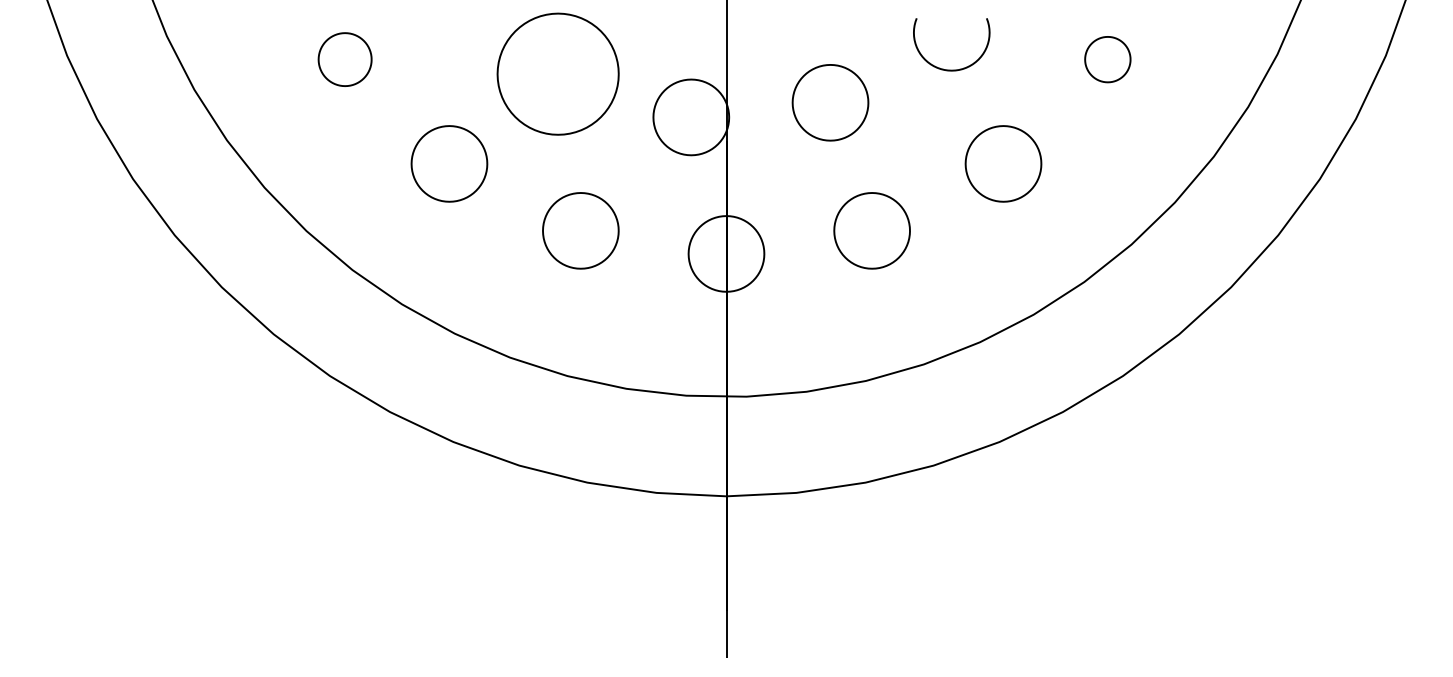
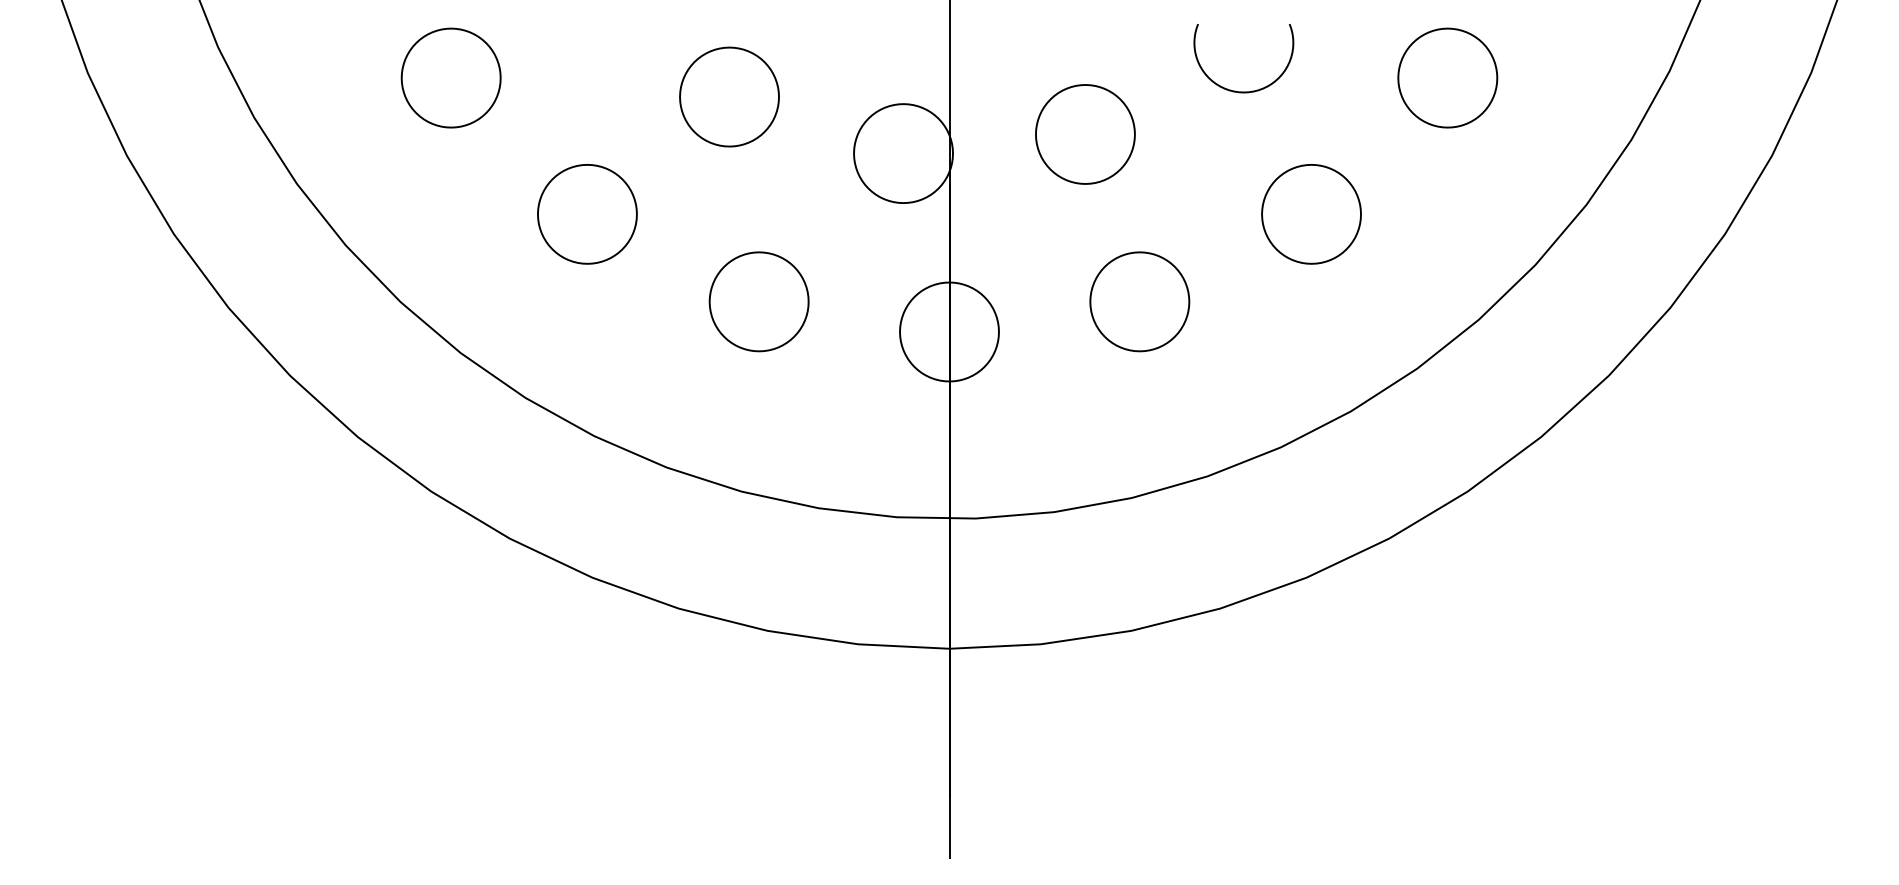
part: (344, 59) -> (450, 77), size x1.43
part: (1107, 59) -> (1447, 77), size x1.67
part: (558, 73) -> (729, 96), size x0.62

